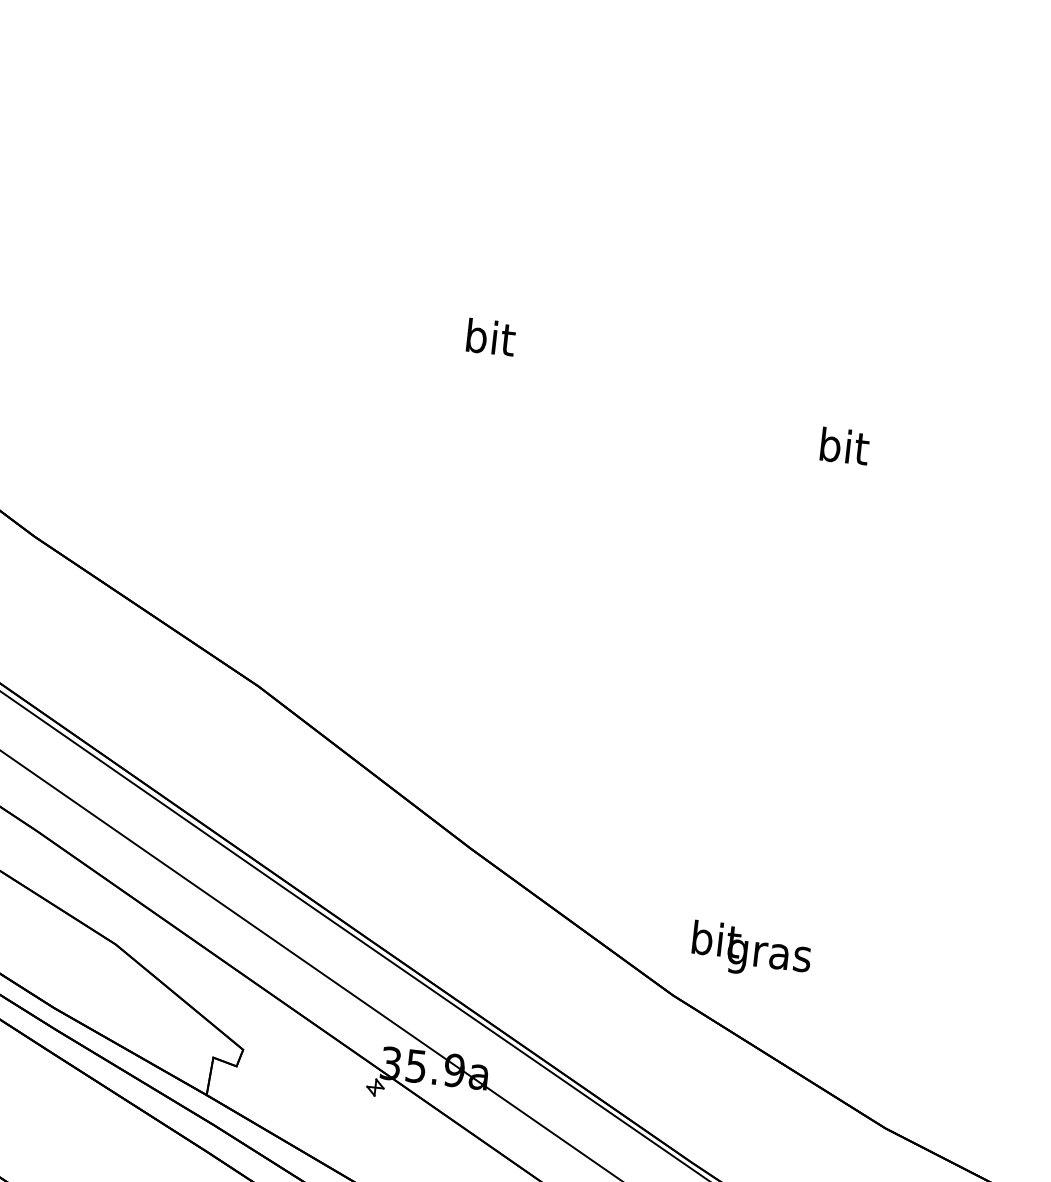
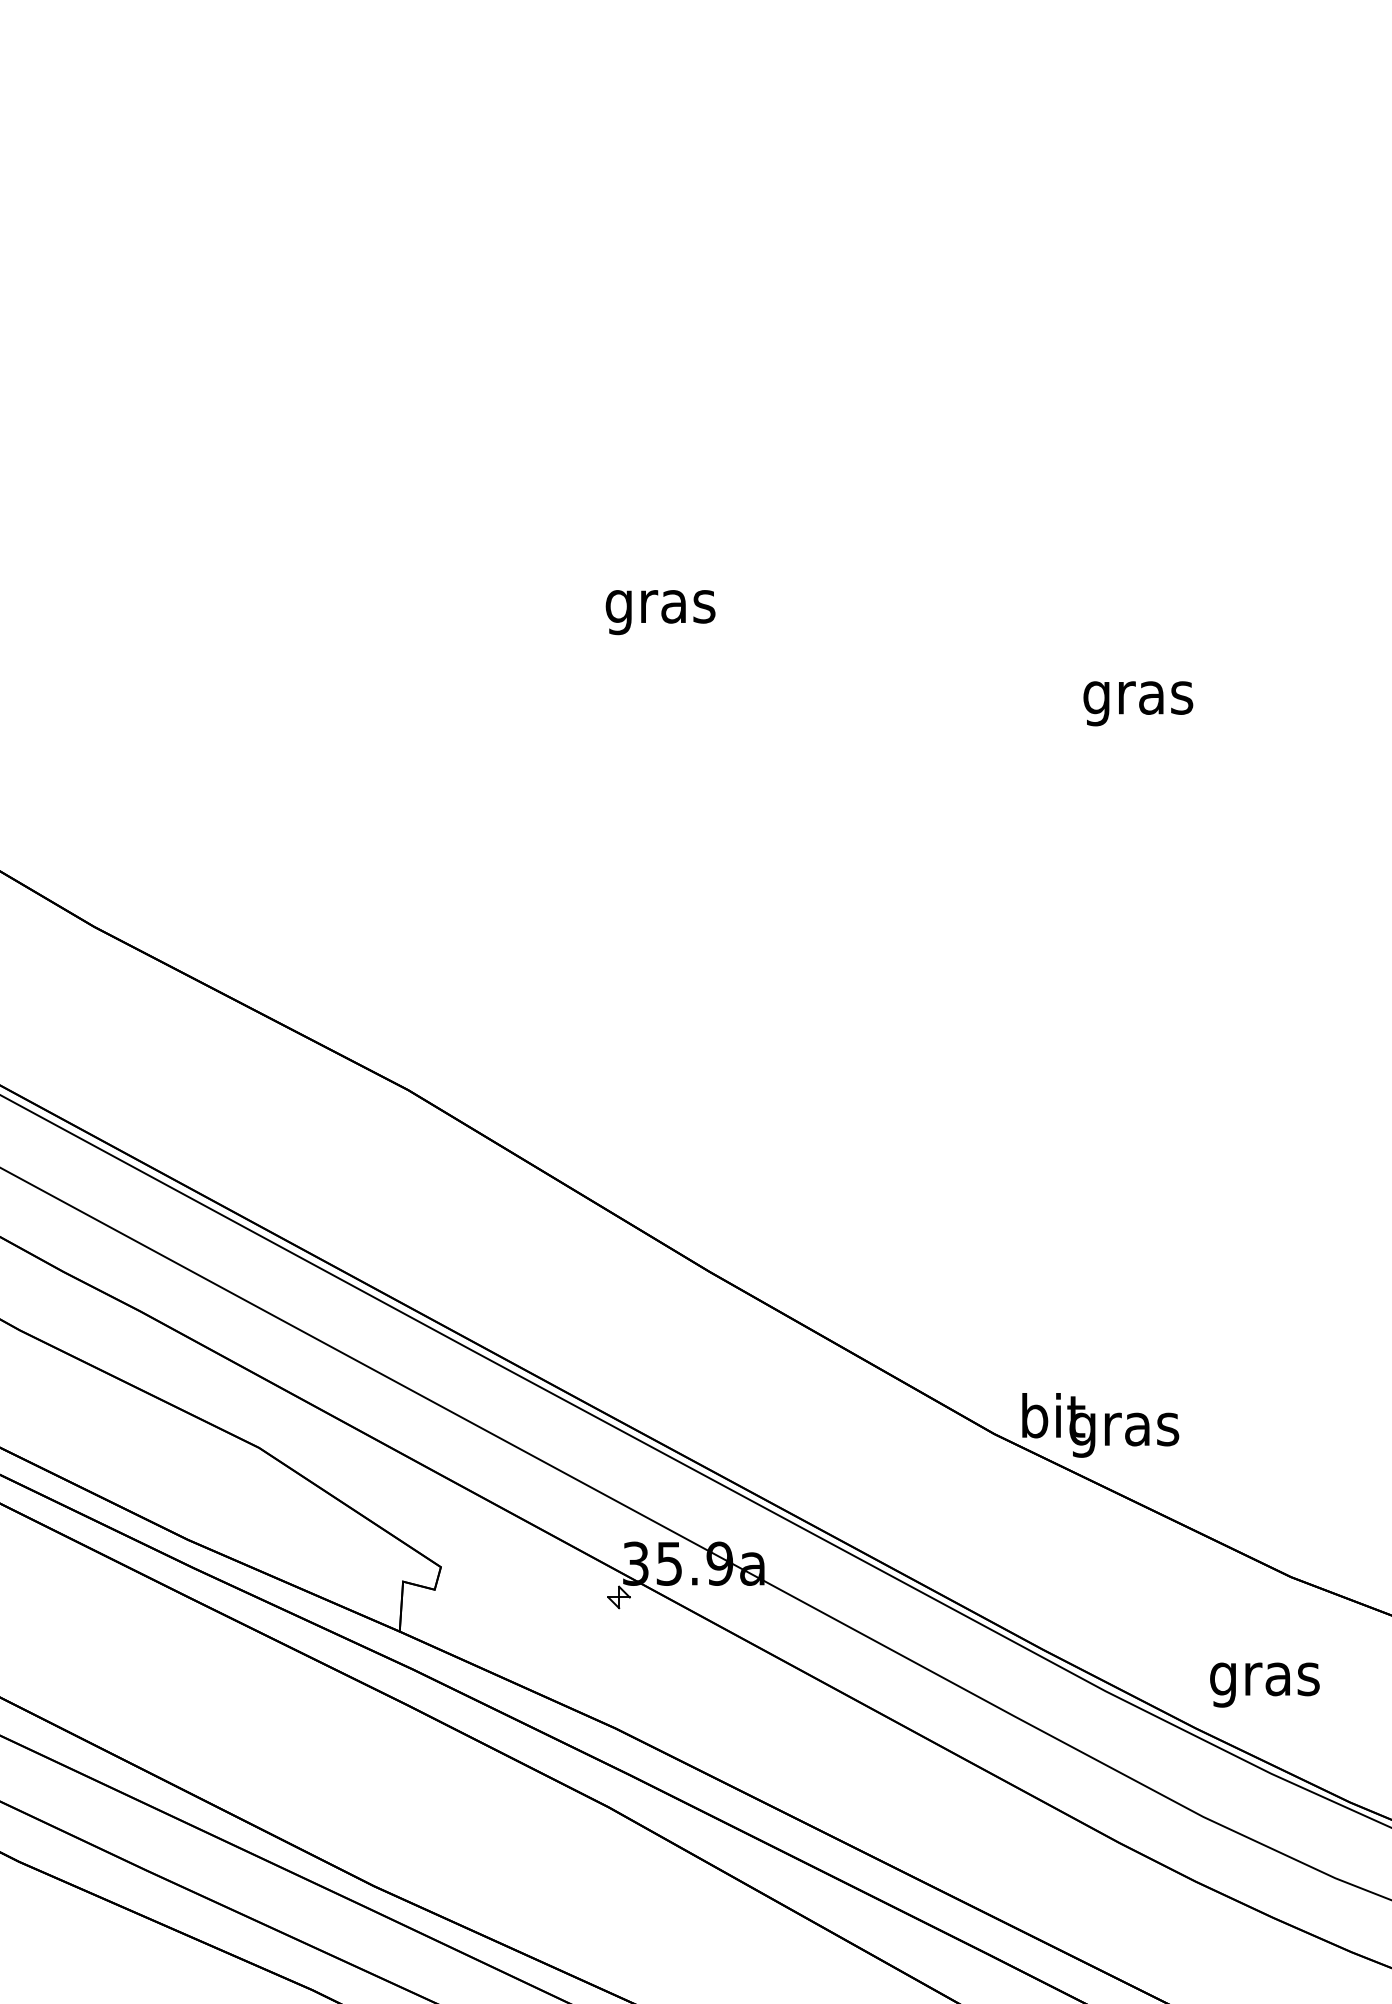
text: (489, 341) -> (660, 606), bit -> gras
text: (843, 450) -> (1138, 697), bit -> gras
text: (751, 950) -> (1100, 1425), moved

